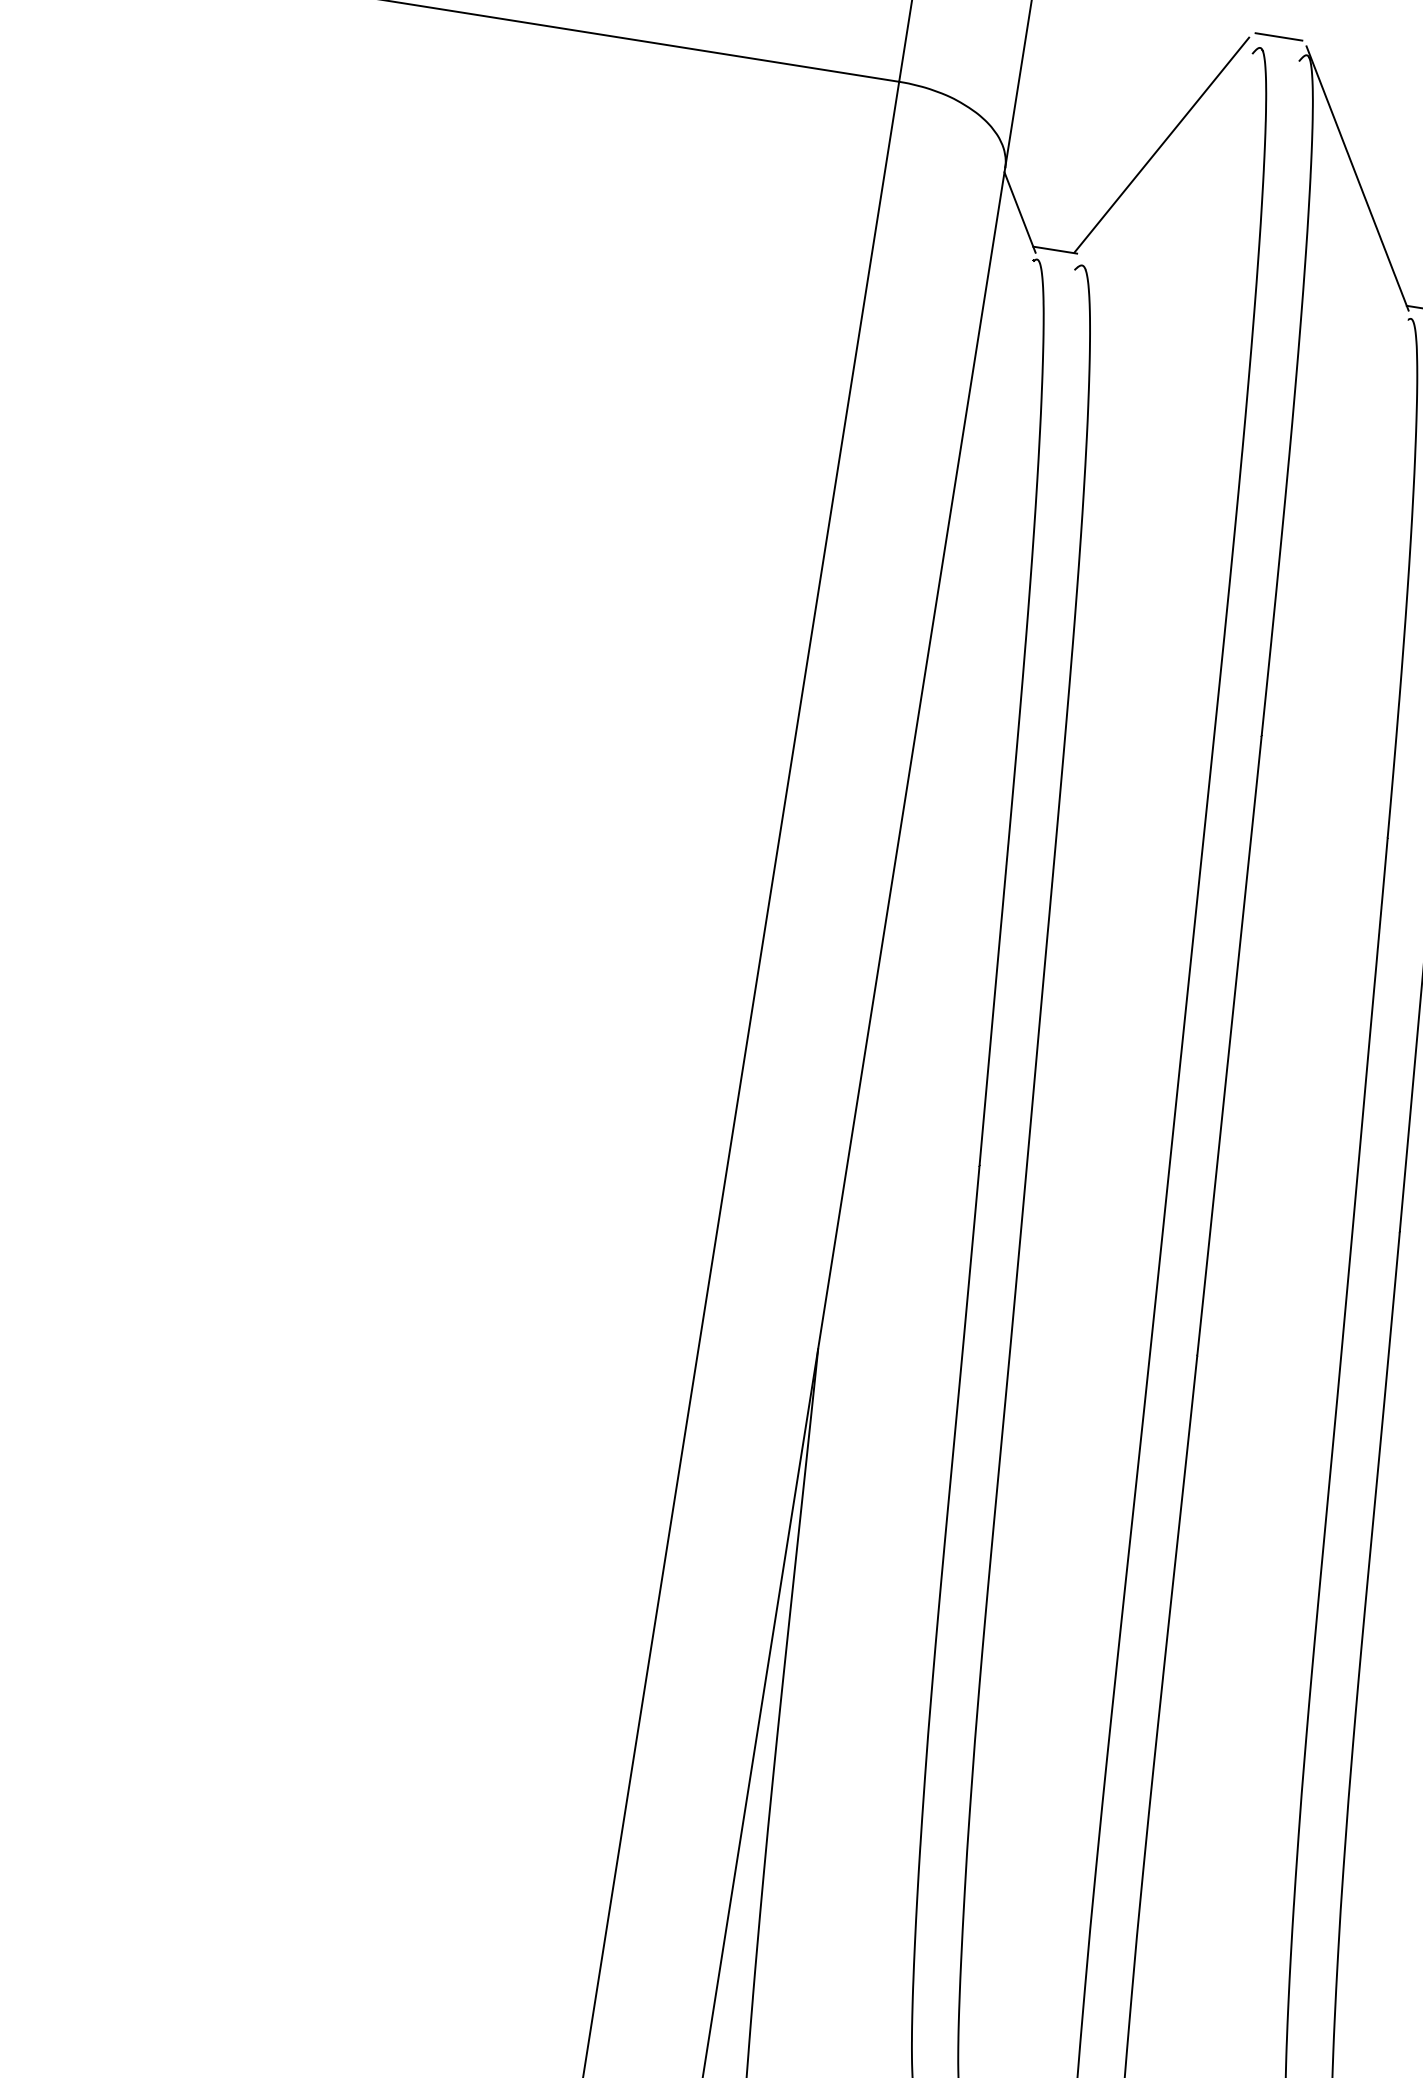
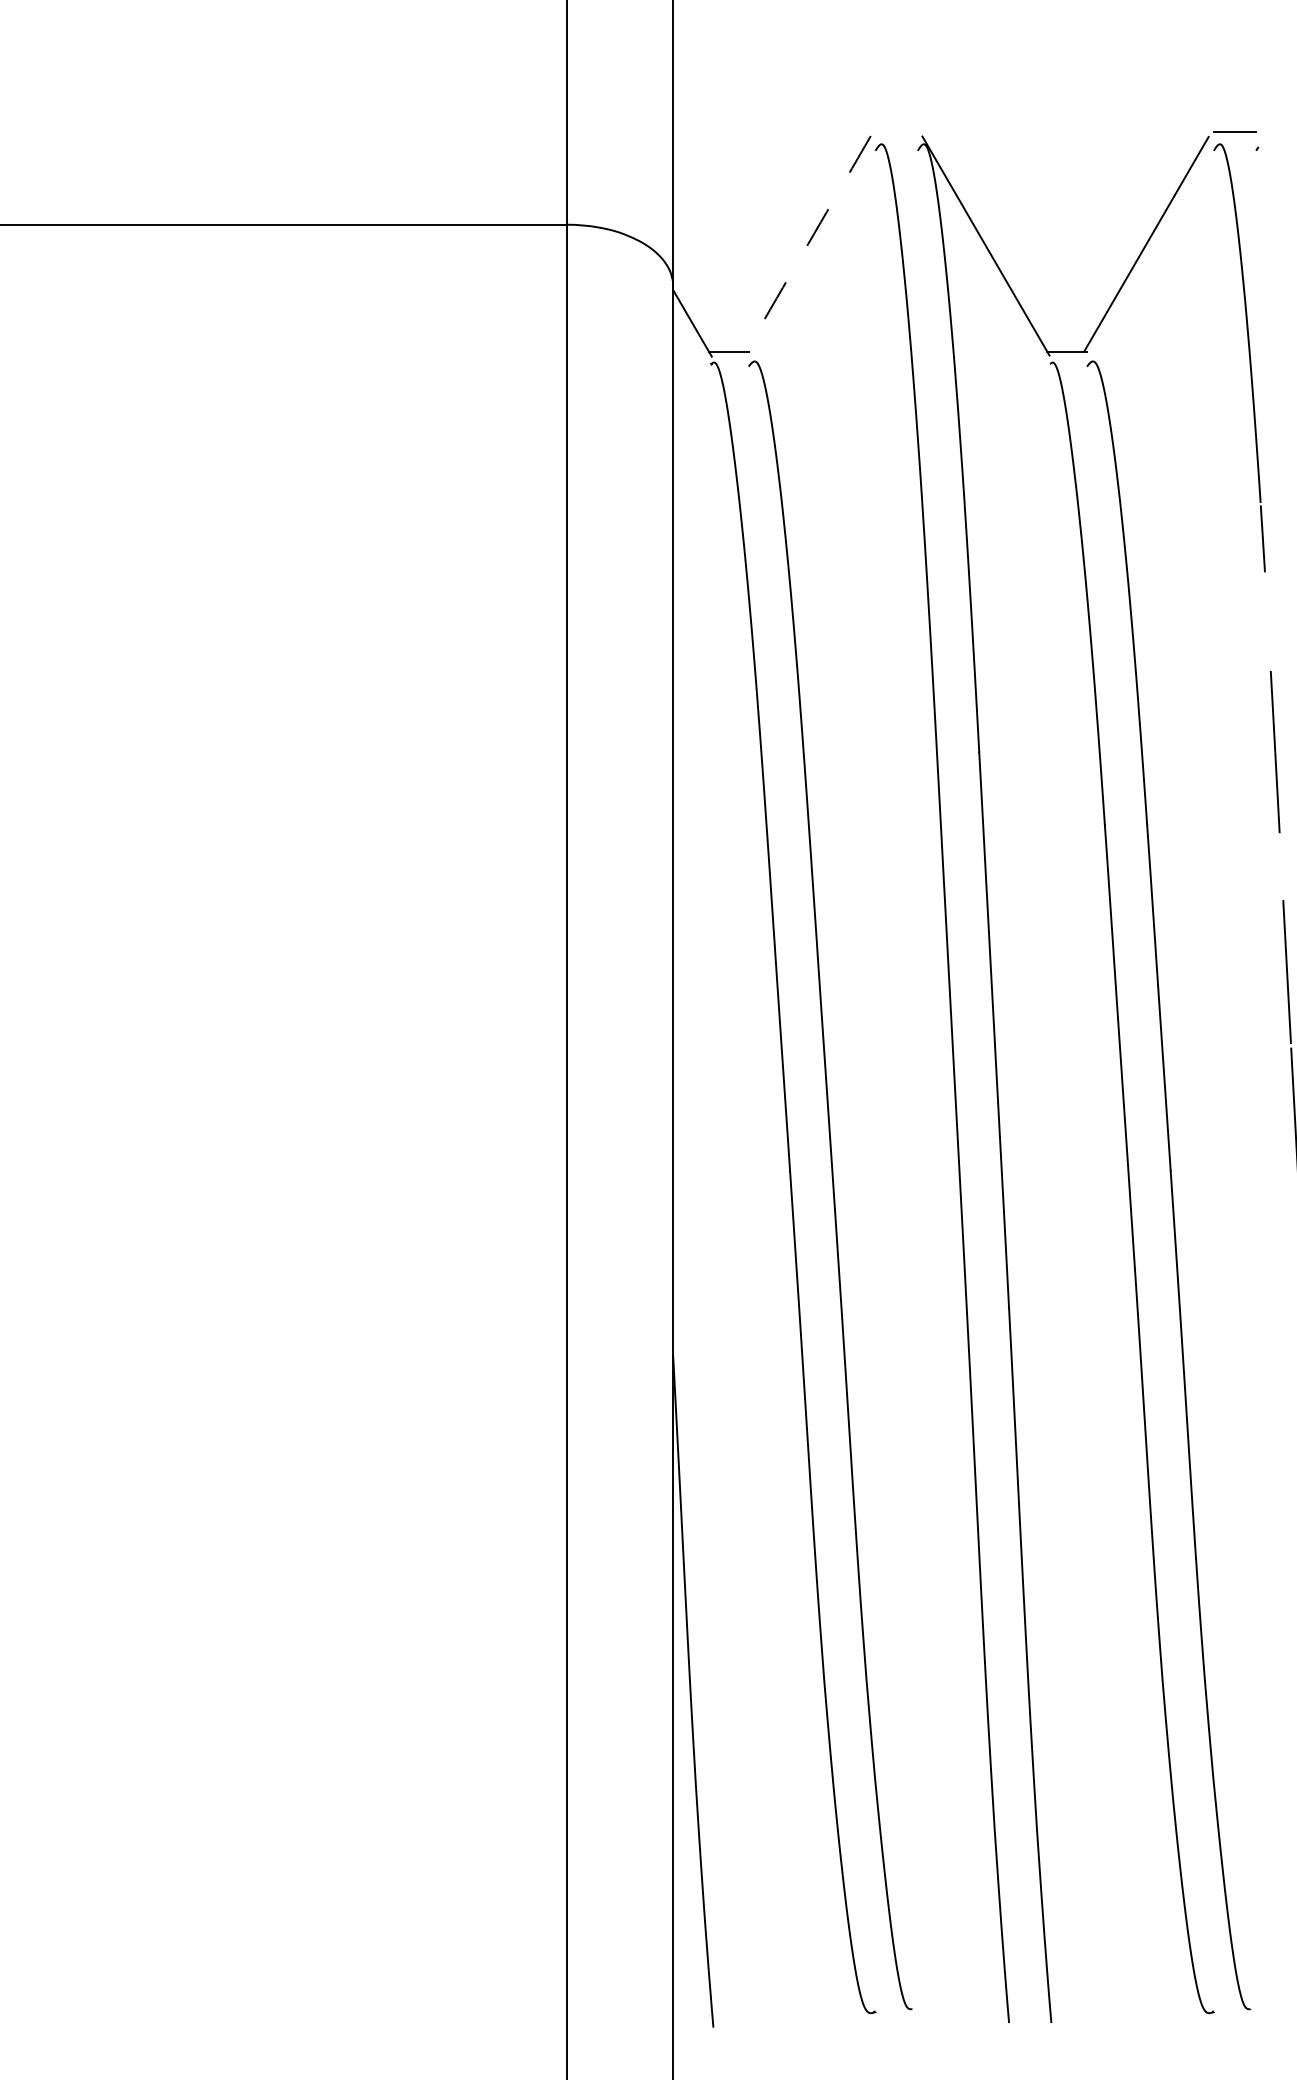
line: (1278, 36) -> (896, 131), removed
line: (1160, 145) -> (807, 244), solid -> dashed

